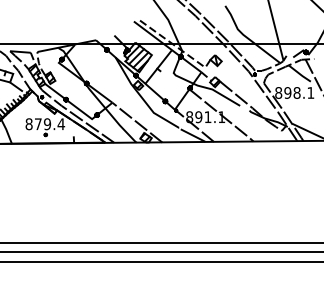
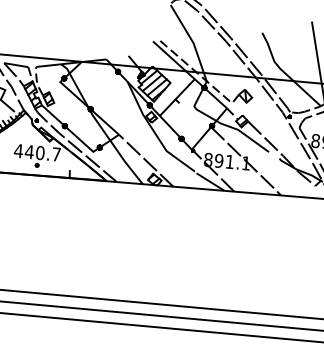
text: (45, 124) -> (37, 153), 879.4 -> 440.7

